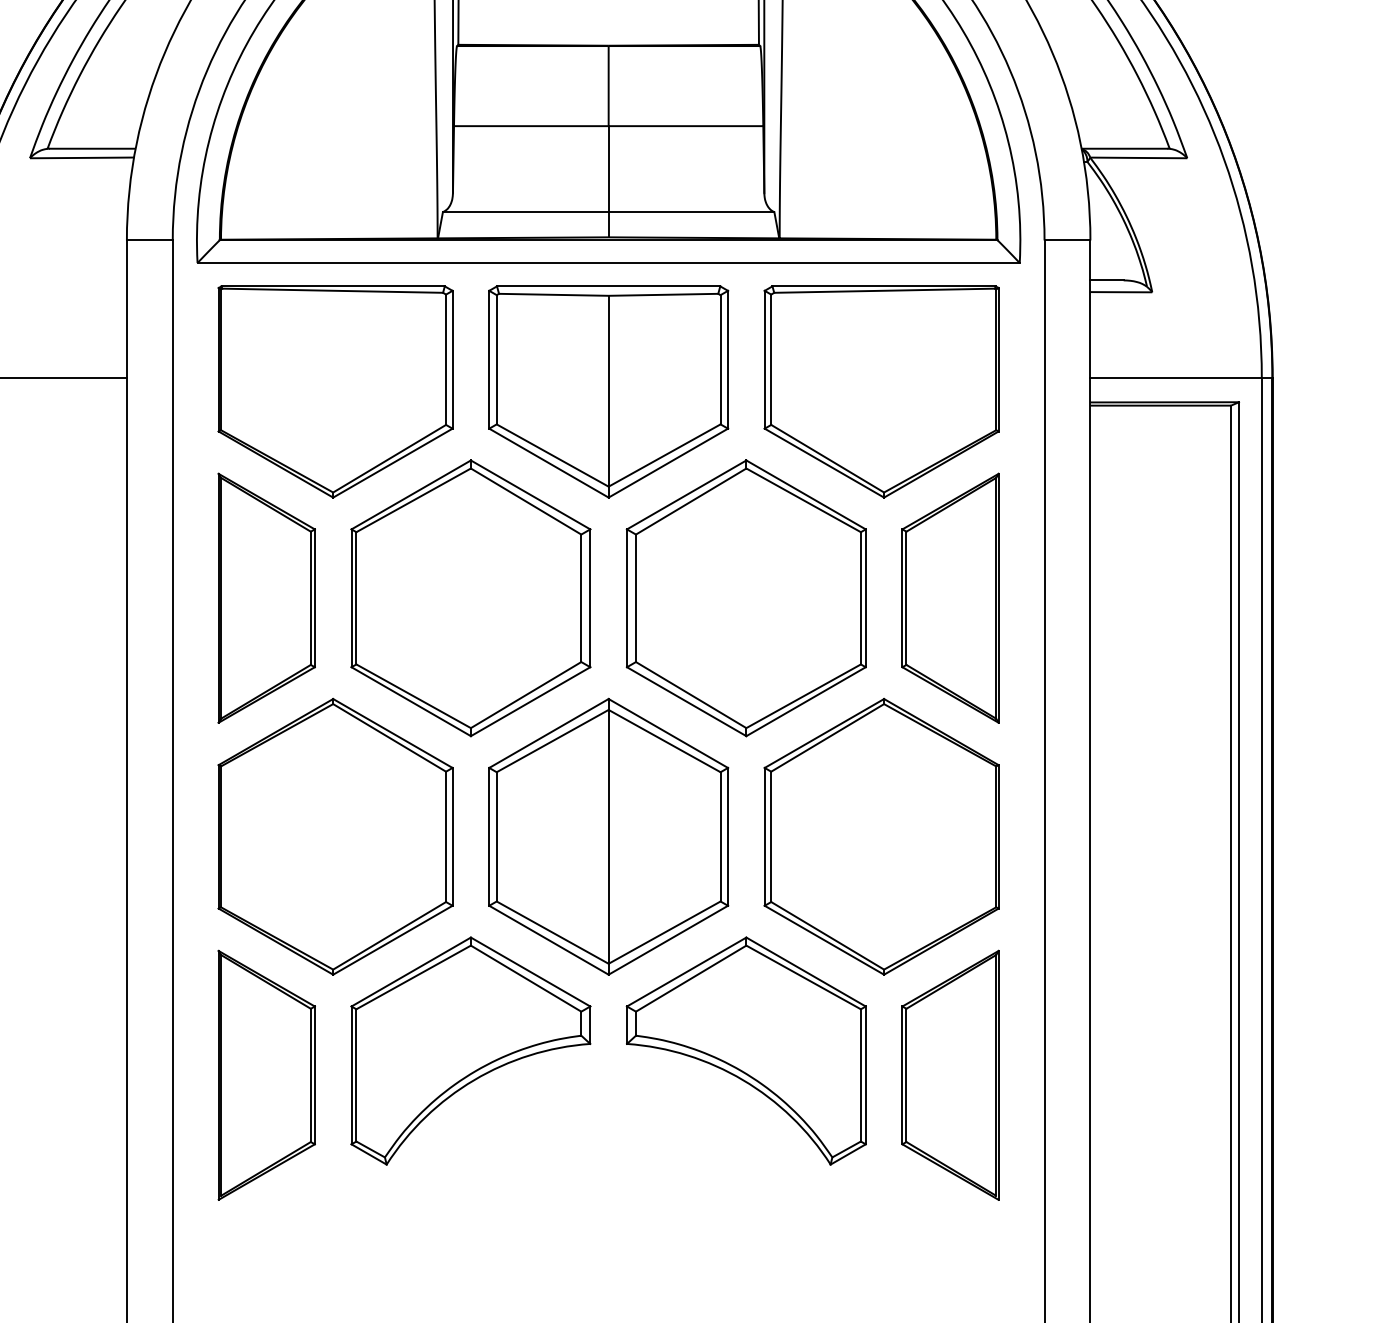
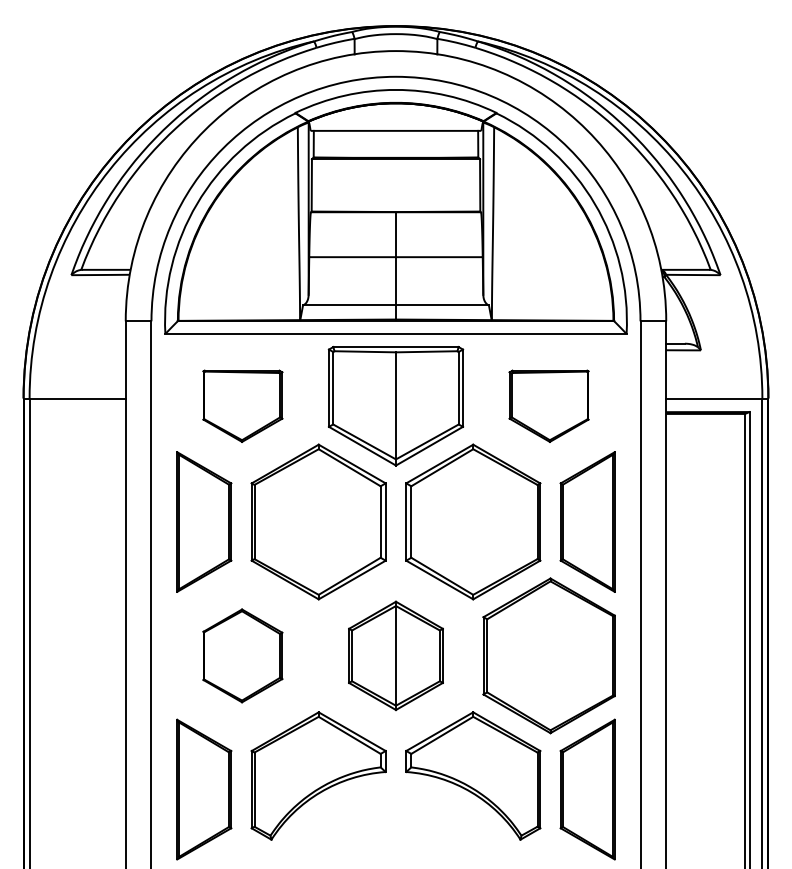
part: (335, 392) -> (242, 406), size x0.6
part: (880, 392) -> (548, 406), size x0.6
part: (335, 836) -> (242, 655), size x0.6
part: (607, 836) -> (395, 655), size x0.7

